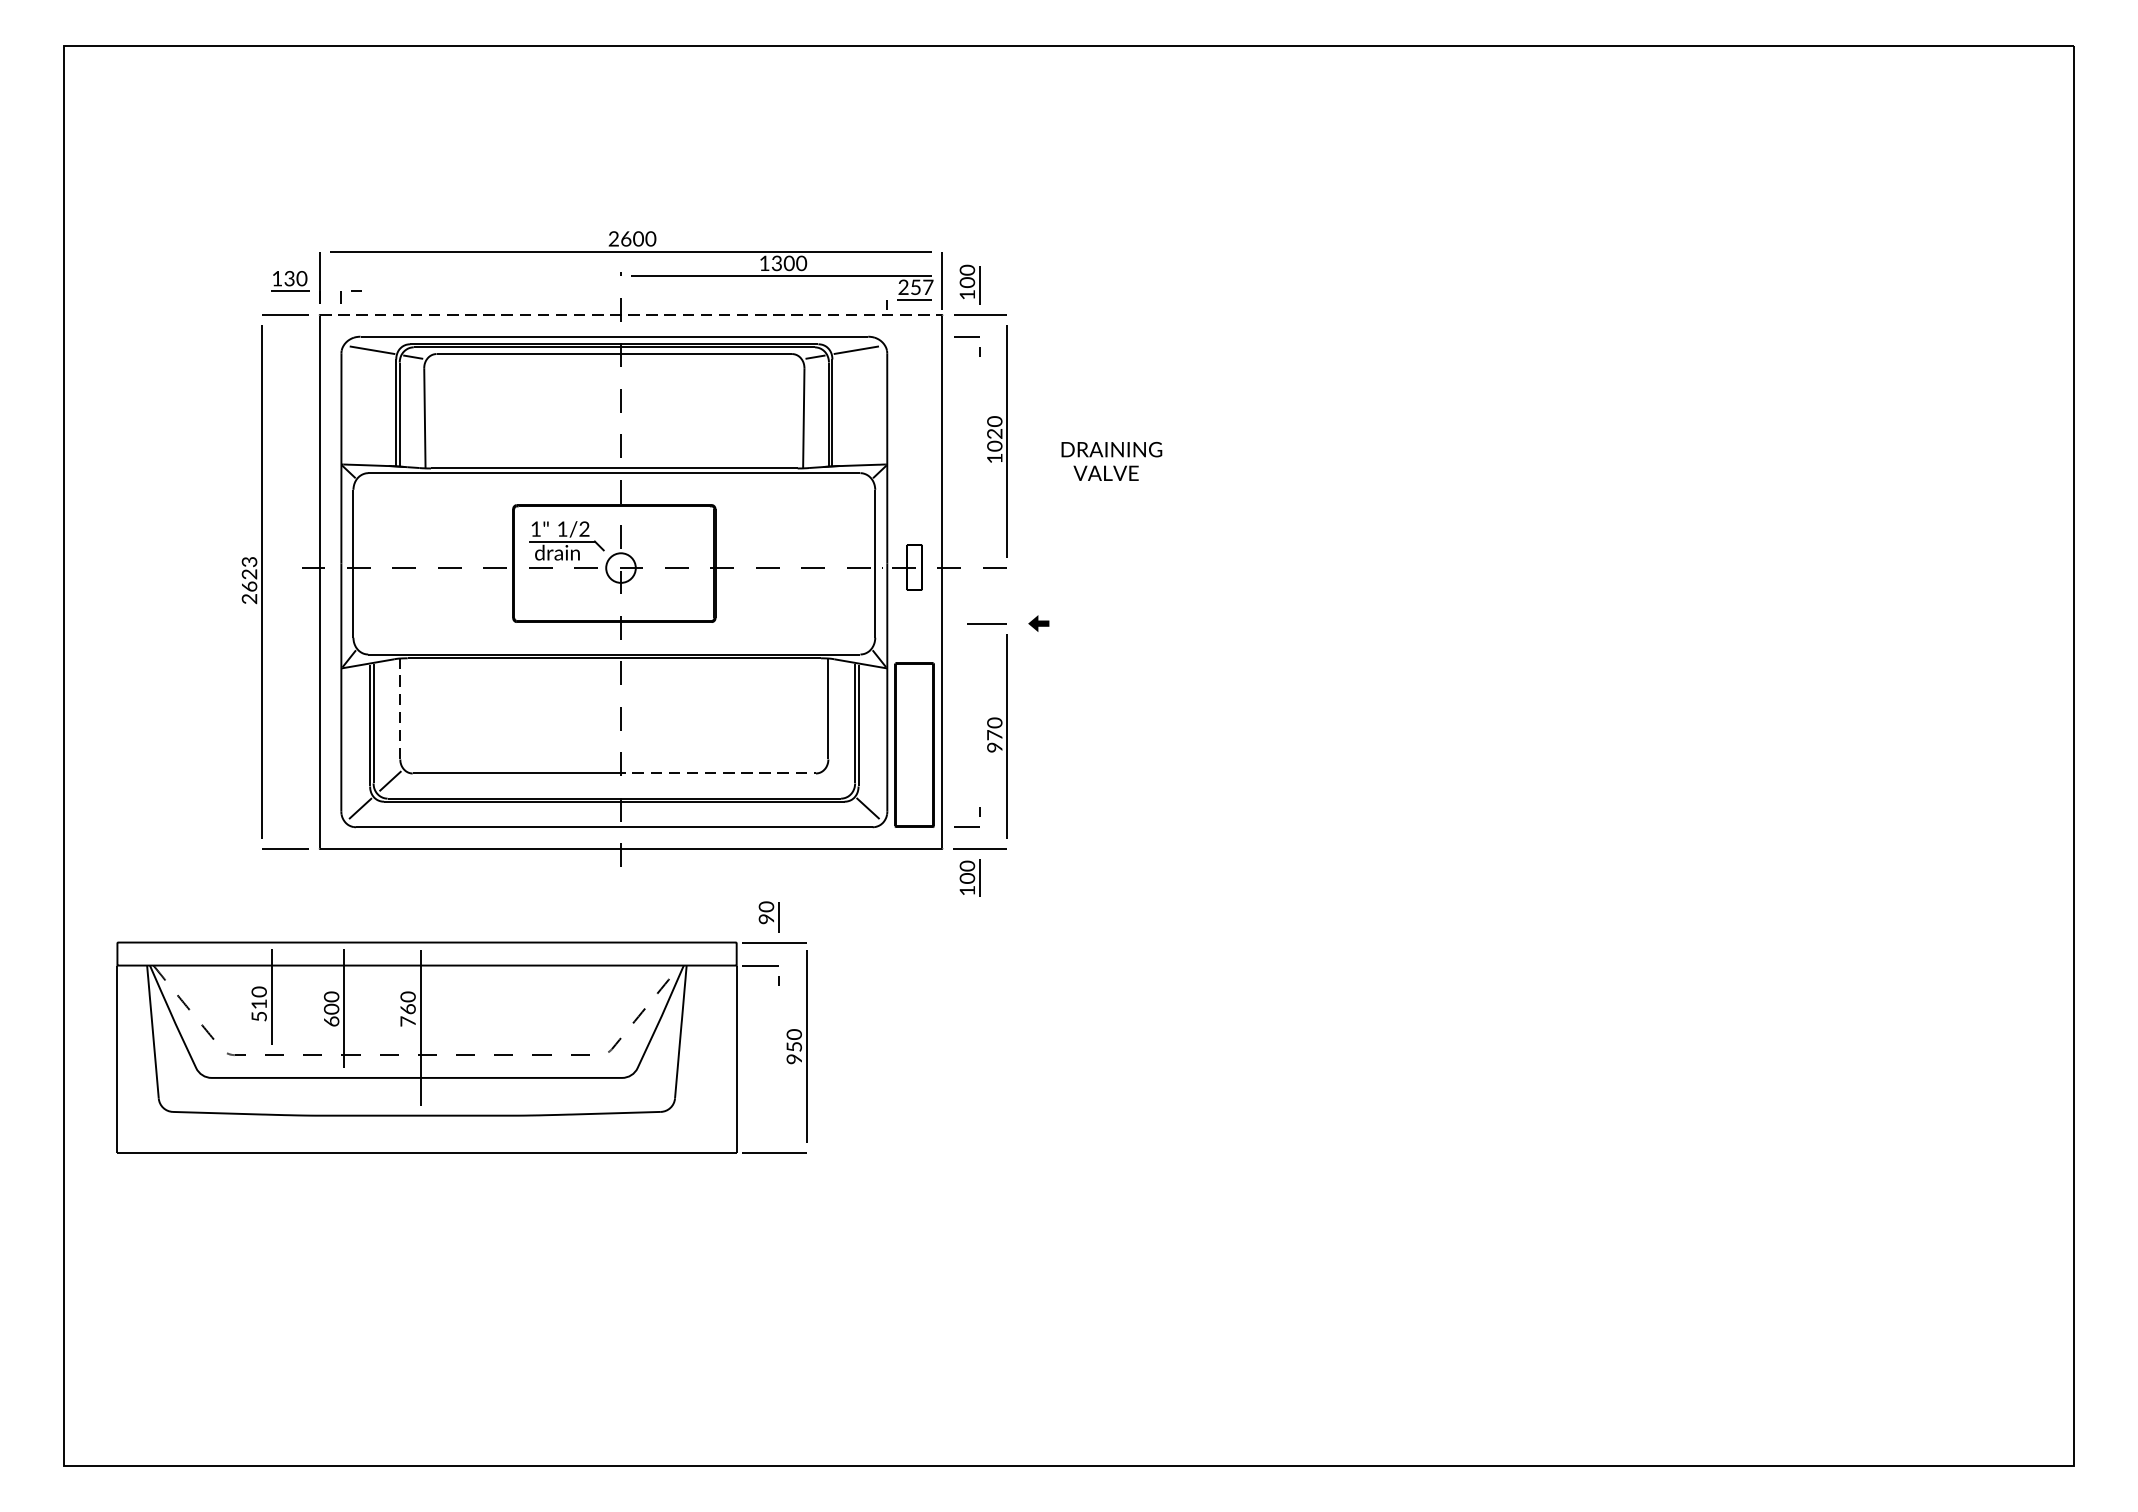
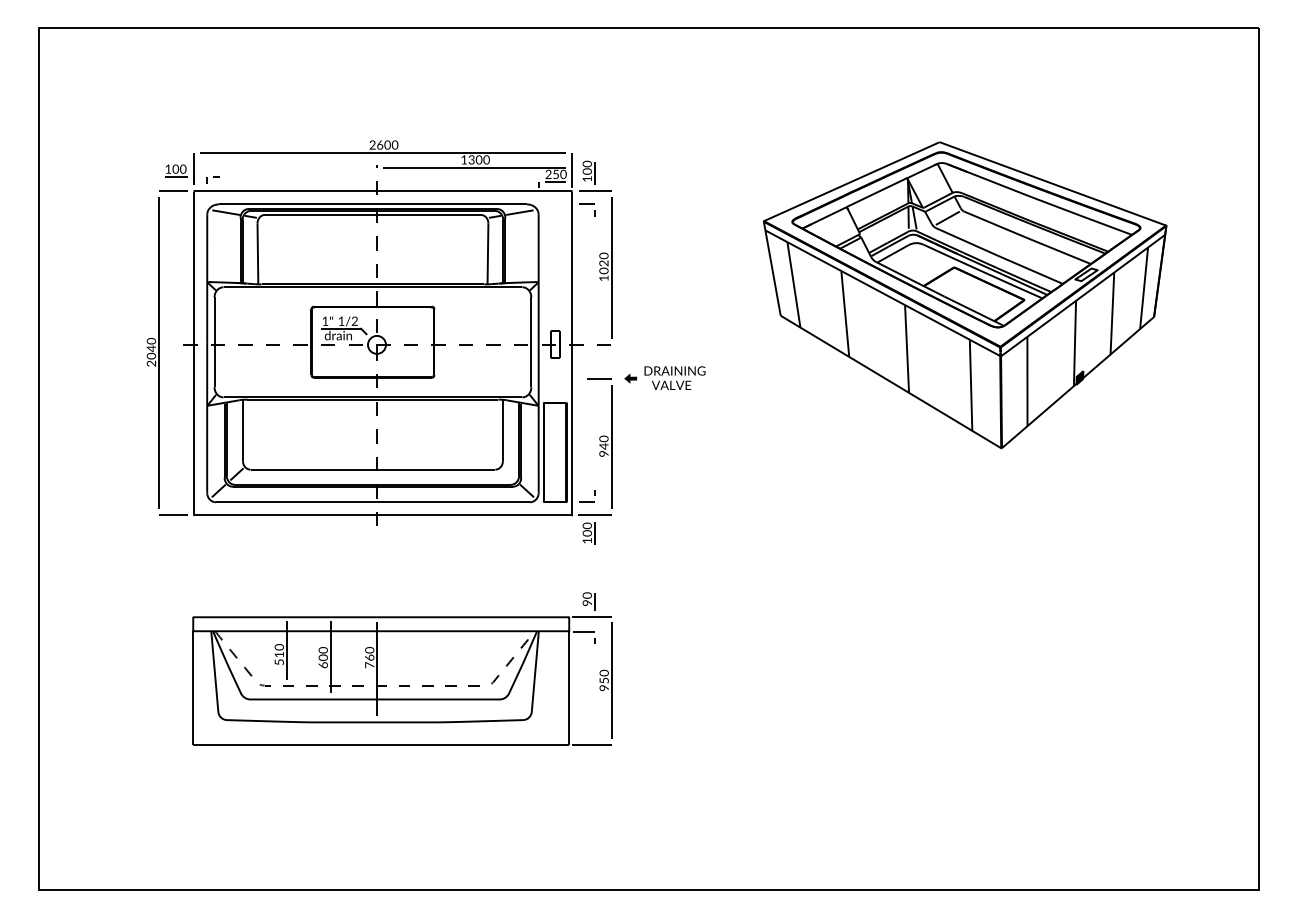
text: (289, 279) -> (175, 169), 130 -> 100
text: (928, 287) -> (563, 174), 257 -> 250
line: (631, 315) -> (383, 191), dashed -> solid
text: (1110, 460) -> (674, 377), moved
part: (1590, 486) -> (965, 295), added
text: (247, 574) -> (150, 348), 2623 -> 2040
line: (401, 709) -> (243, 430), dashed -> solid
text: (994, 735) -> (603, 446), 970 -> 940
line: (715, 773) -> (434, 469), dashed -> solid
part: (462, 1026) -> (402, 668), moved

